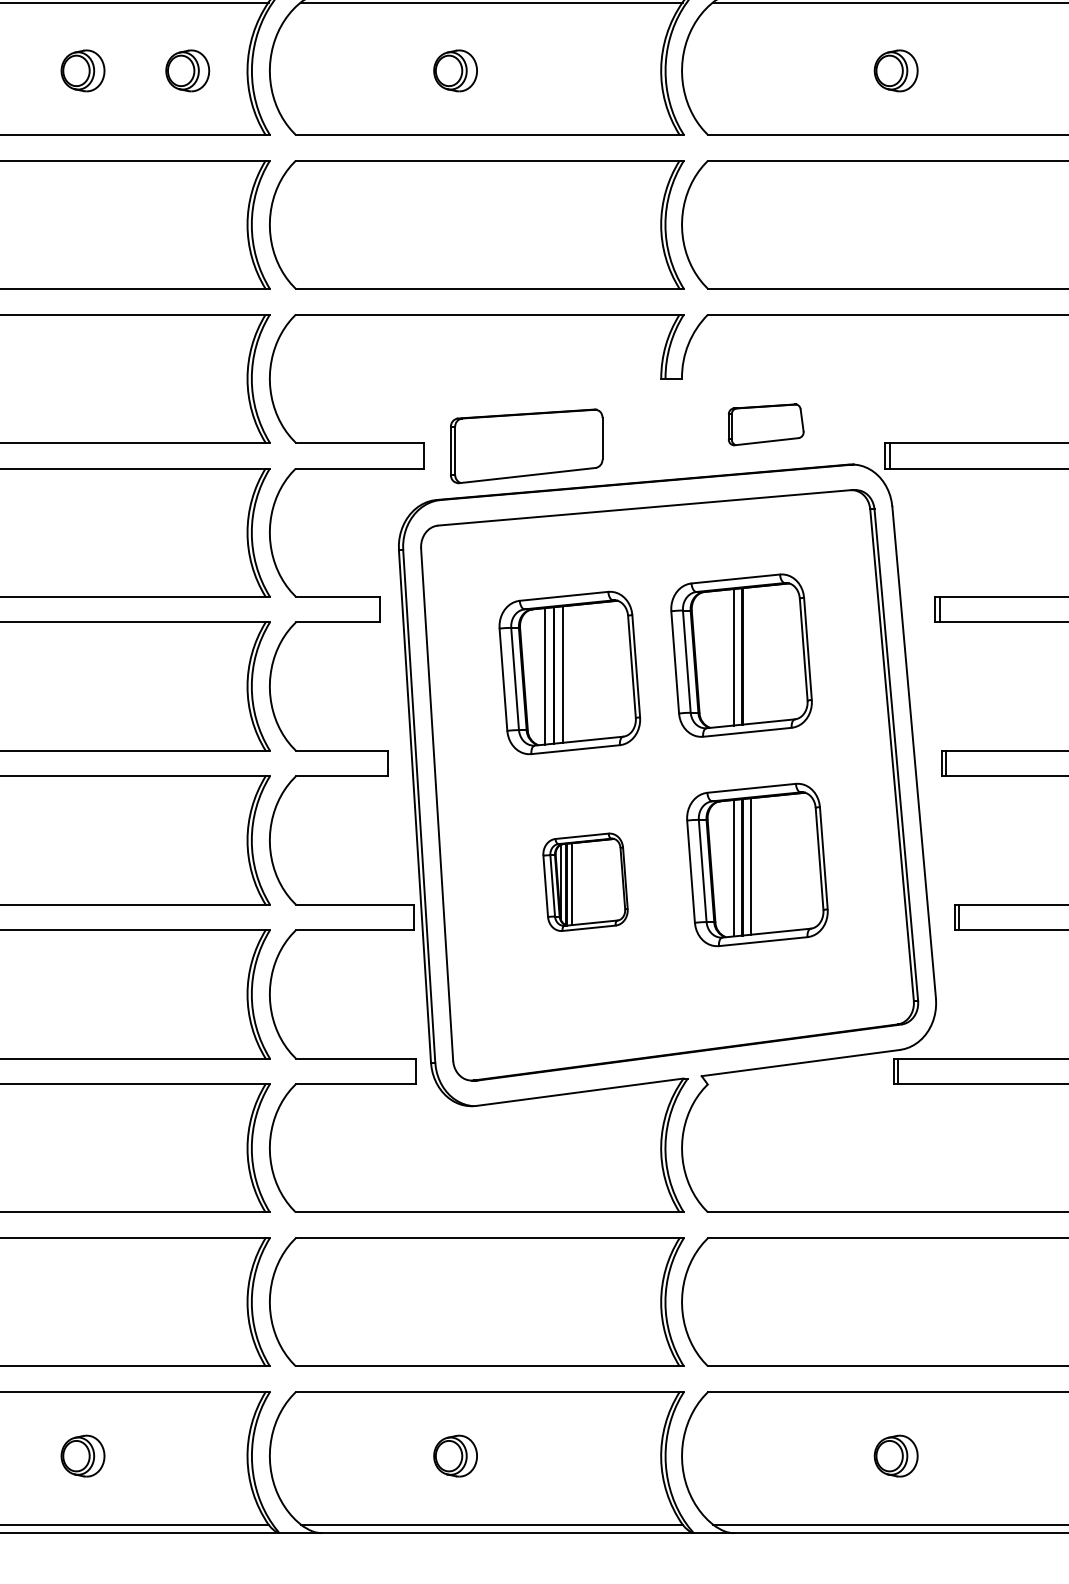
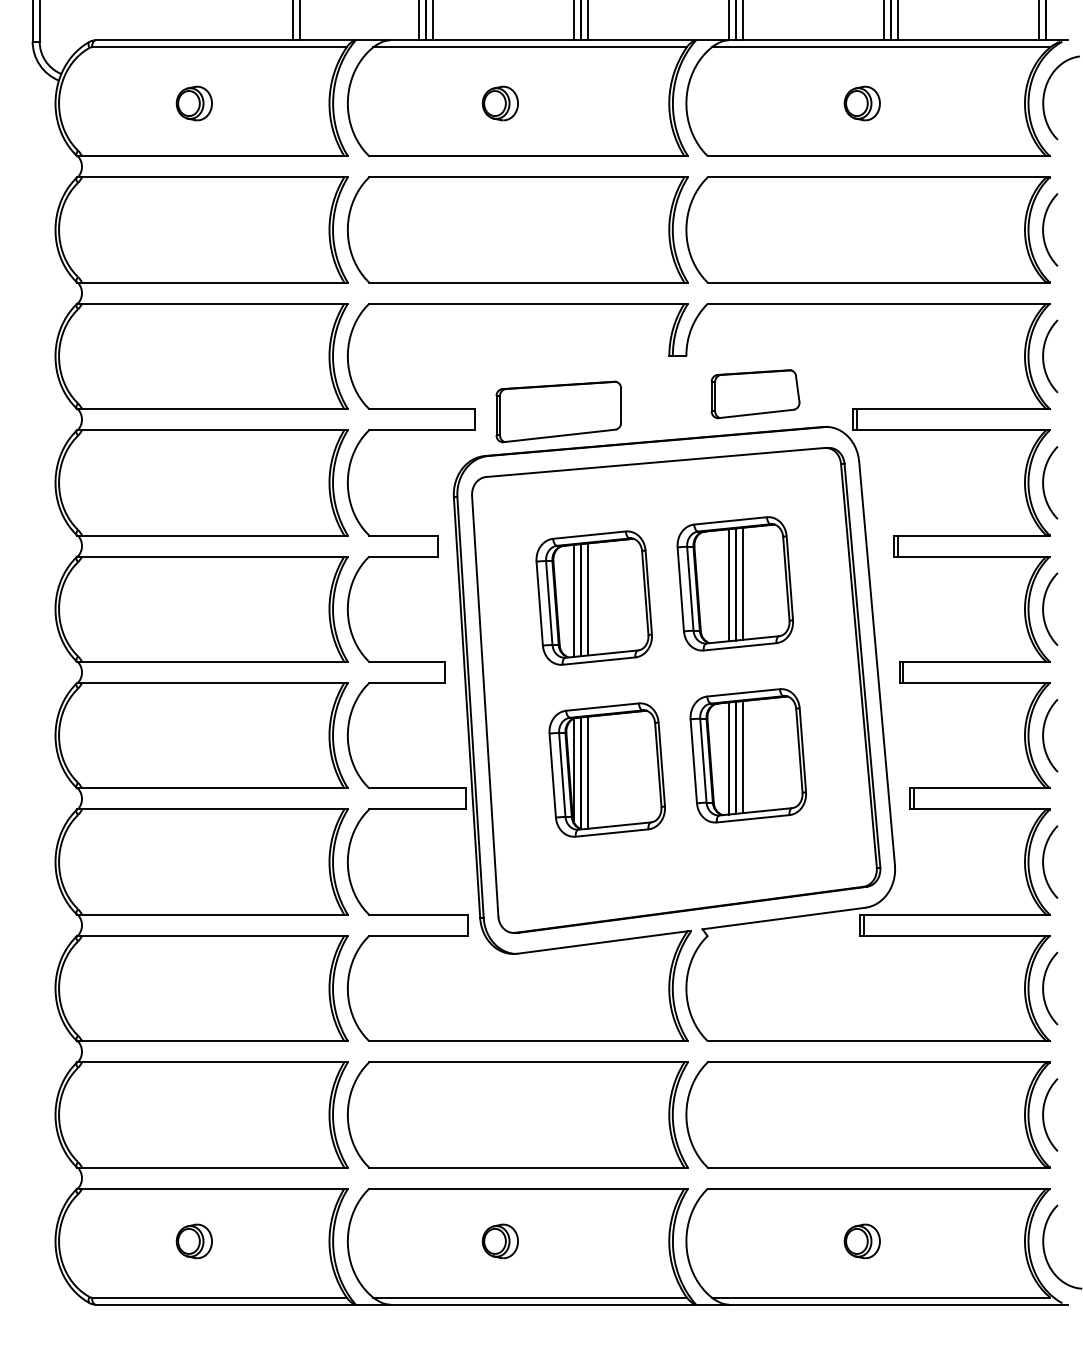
part: (186, 70) -> (279, 103), removed
part: (766, 425) -> (755, 394), size x1.43
line: (751, 655) -> (743, 583), added
part: (584, 881) -> (606, 769), size x1.67

